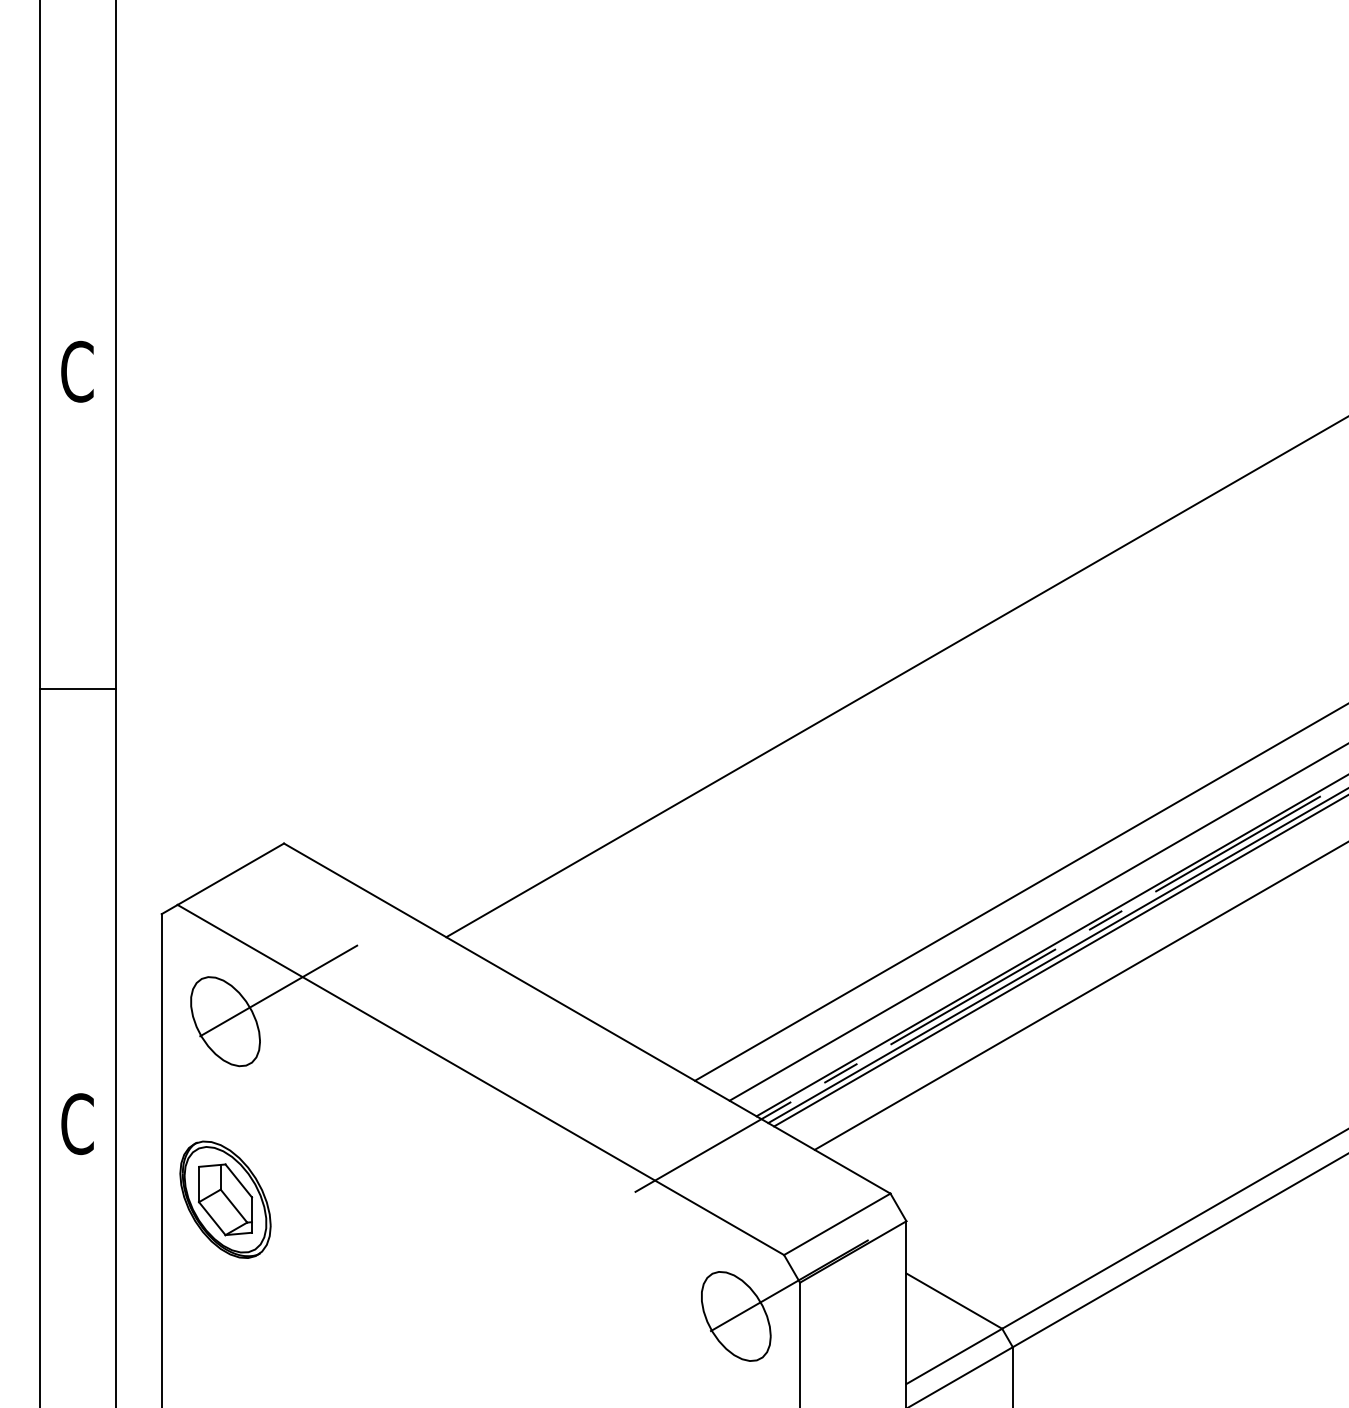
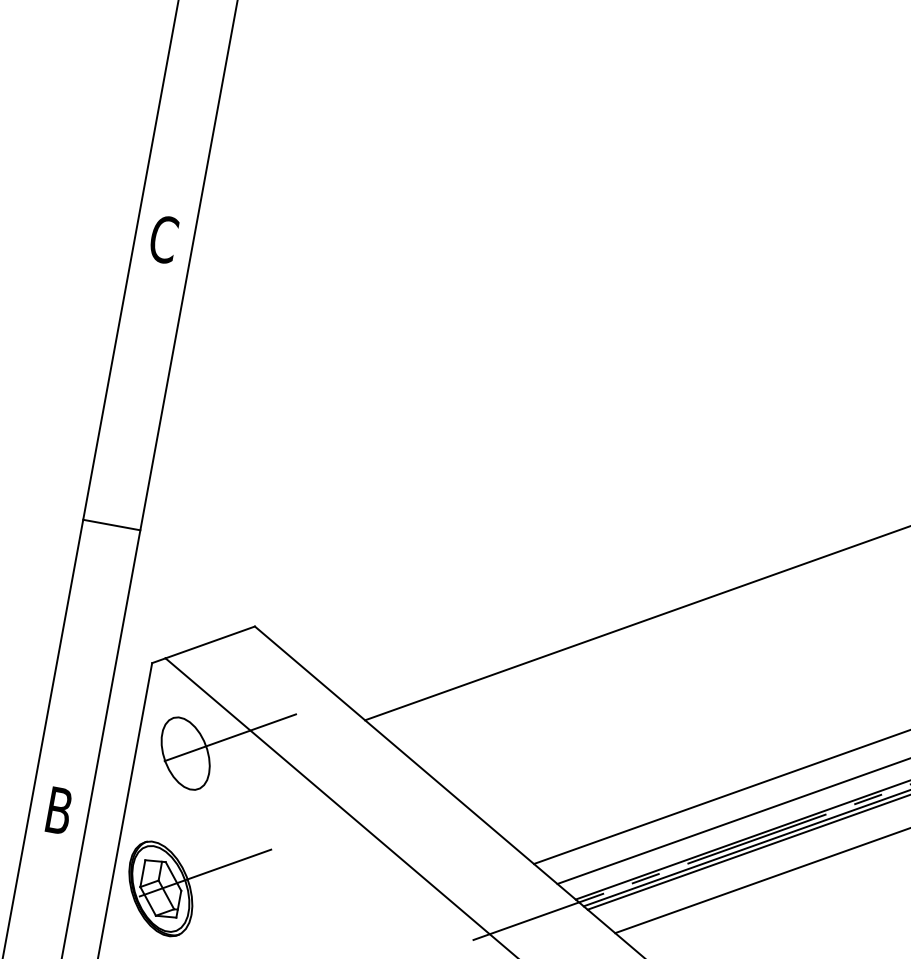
line: (77, 688) -> (111, 524), moved
text: (77, 1124) -> (58, 811), C -> B
line: (278, 1168) -> (205, 872), added

